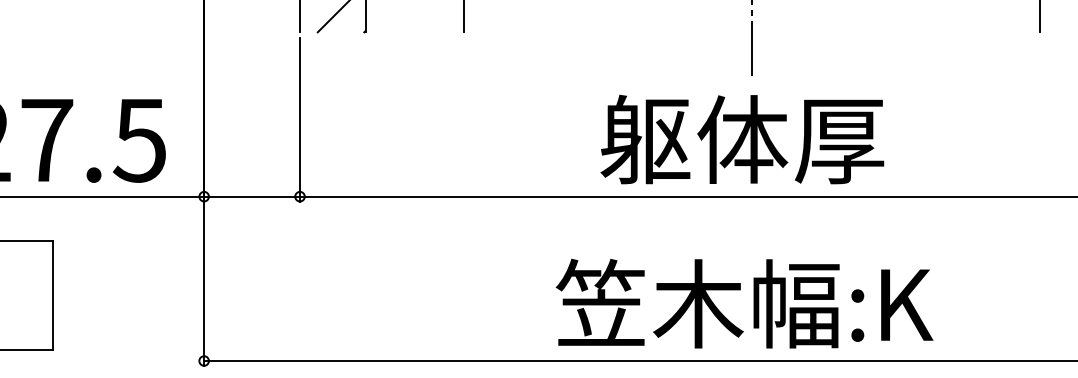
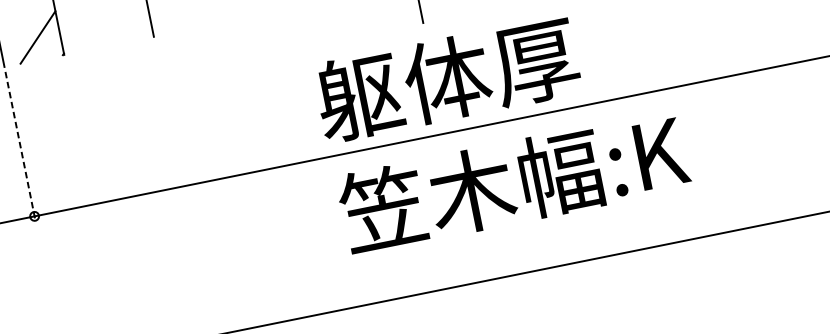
line: (300, 120) -> (21, 147), solid -> dashed
text: (742, 139) -> (447, 79), moved
text: (744, 303) -> (513, 182), moved

